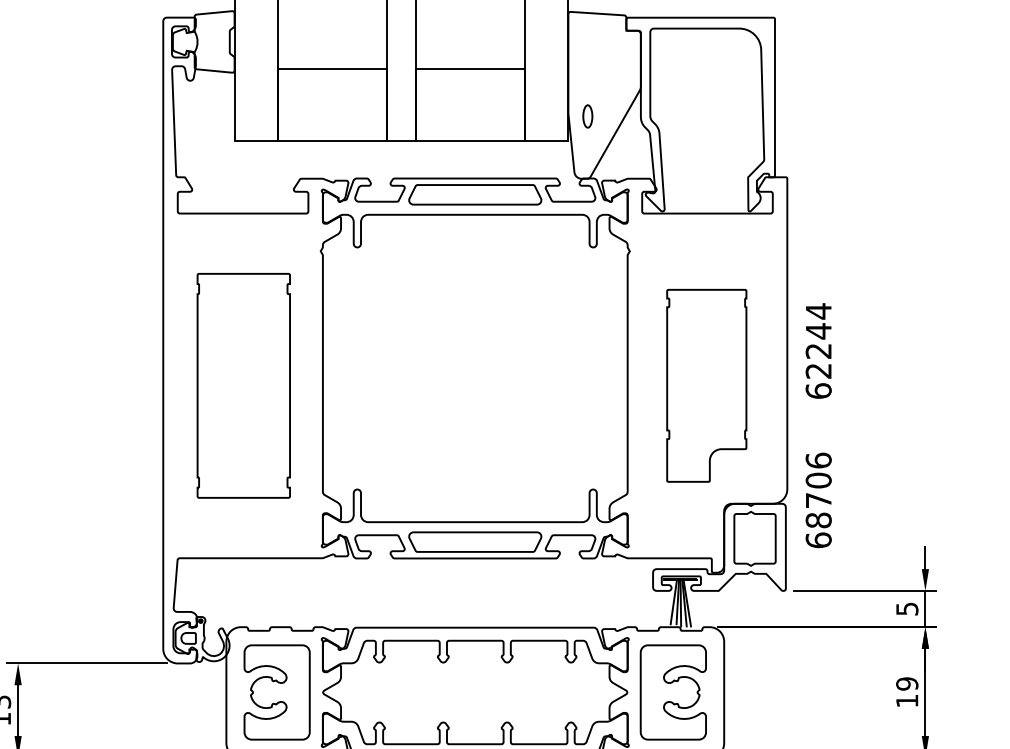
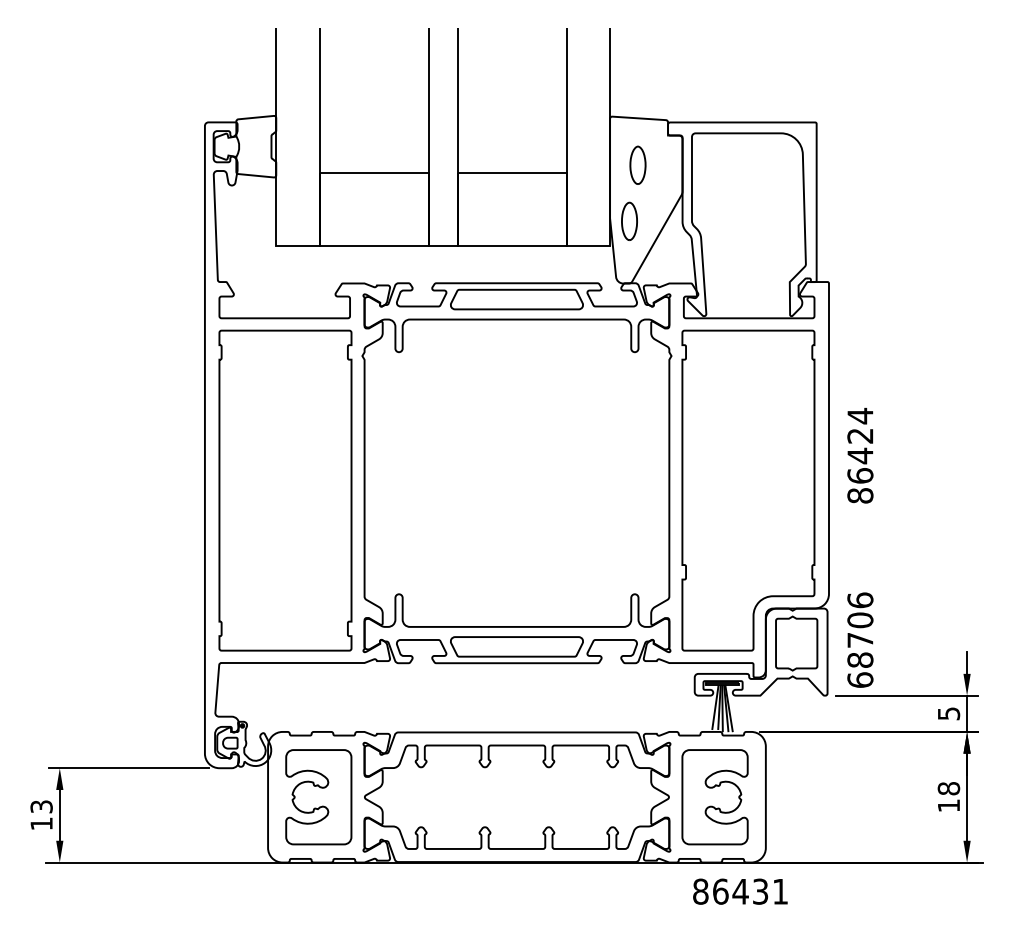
part: (595, 59) -> (637, 164), added
part: (587, 115) -> (629, 220), size x1.67
text: (818, 360) -> (860, 465), 62244 -> 86424
part: (243, 385) -> (285, 490), size x1.43
part: (706, 385) -> (748, 490), size x1.67
text: (818, 499) -> (860, 639), moved
text: (906, 683) -> (948, 788), 19 -> 18

